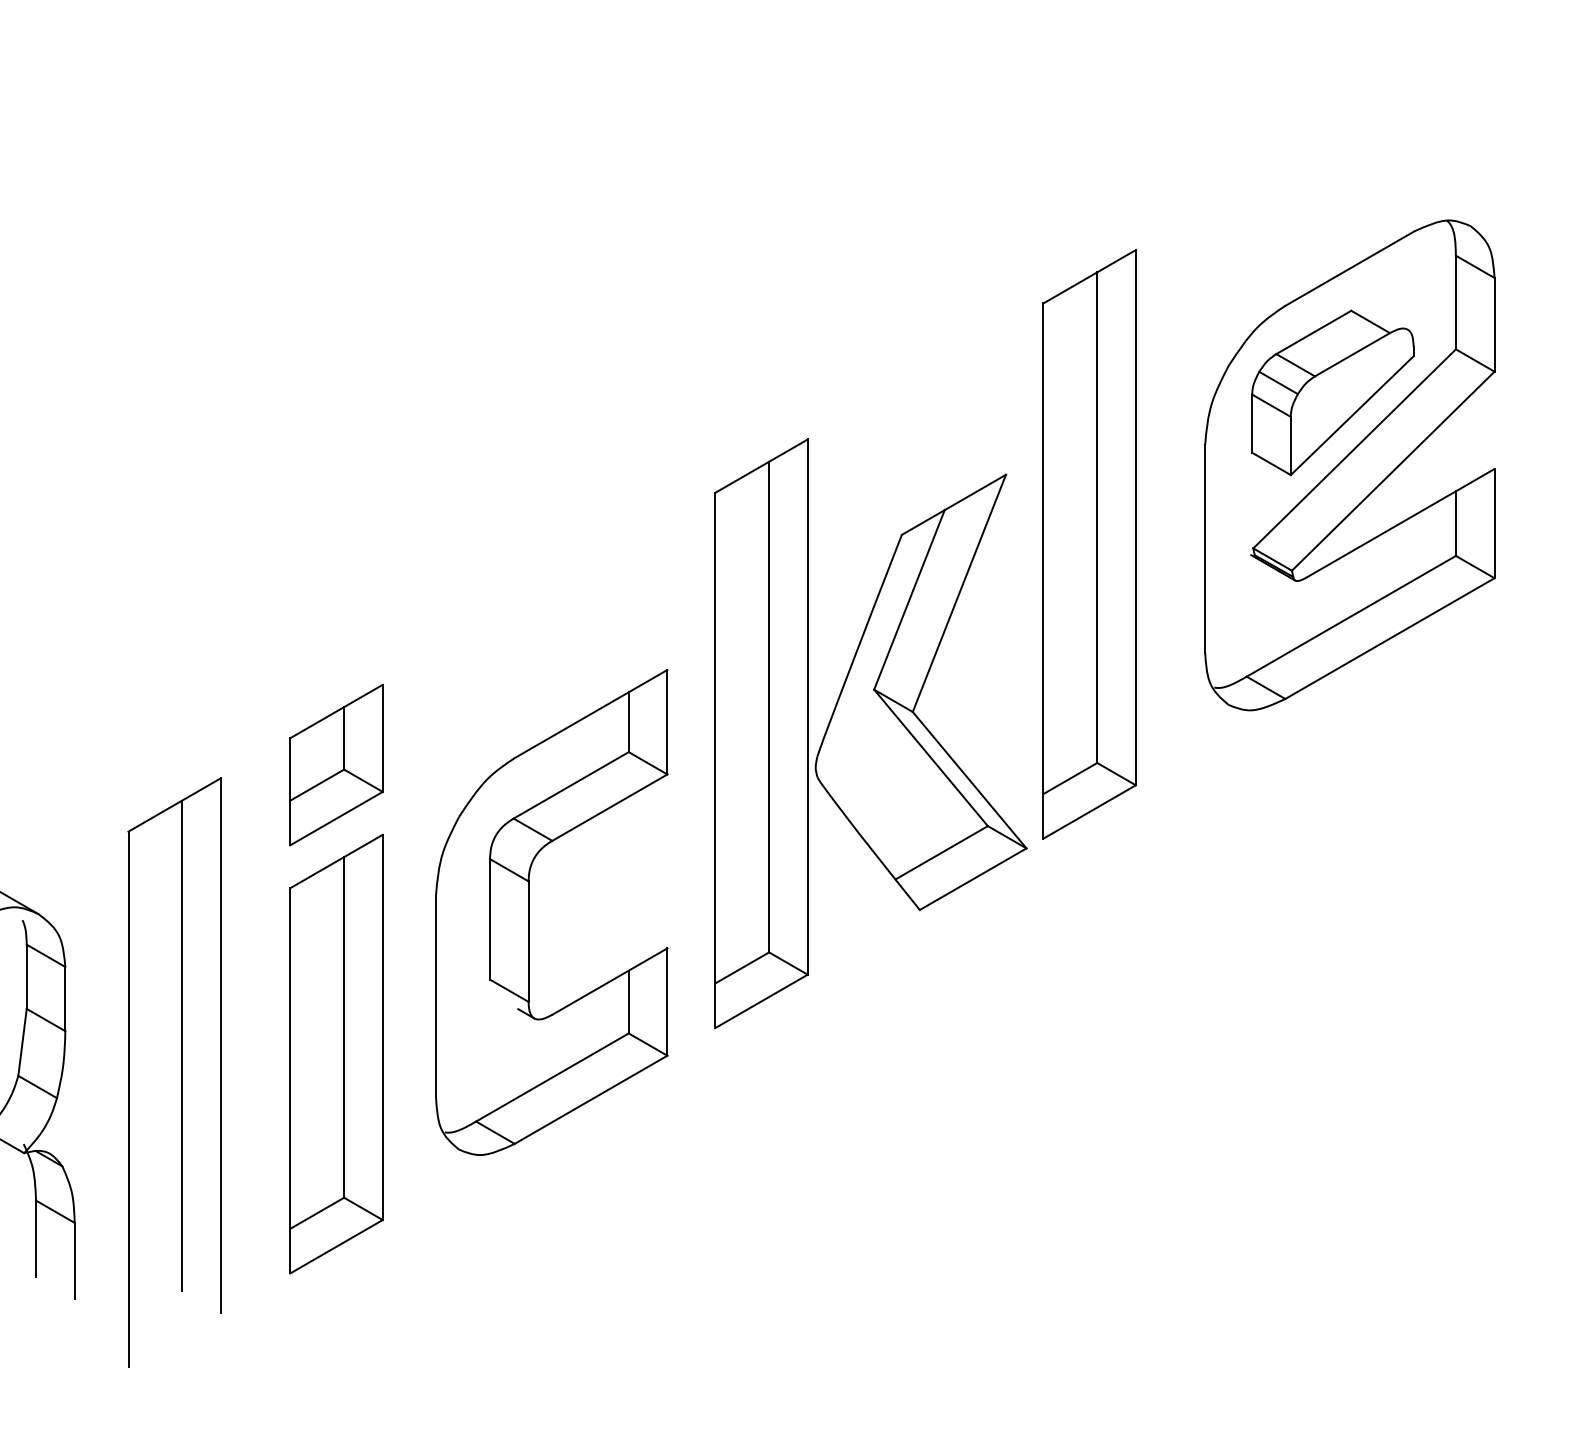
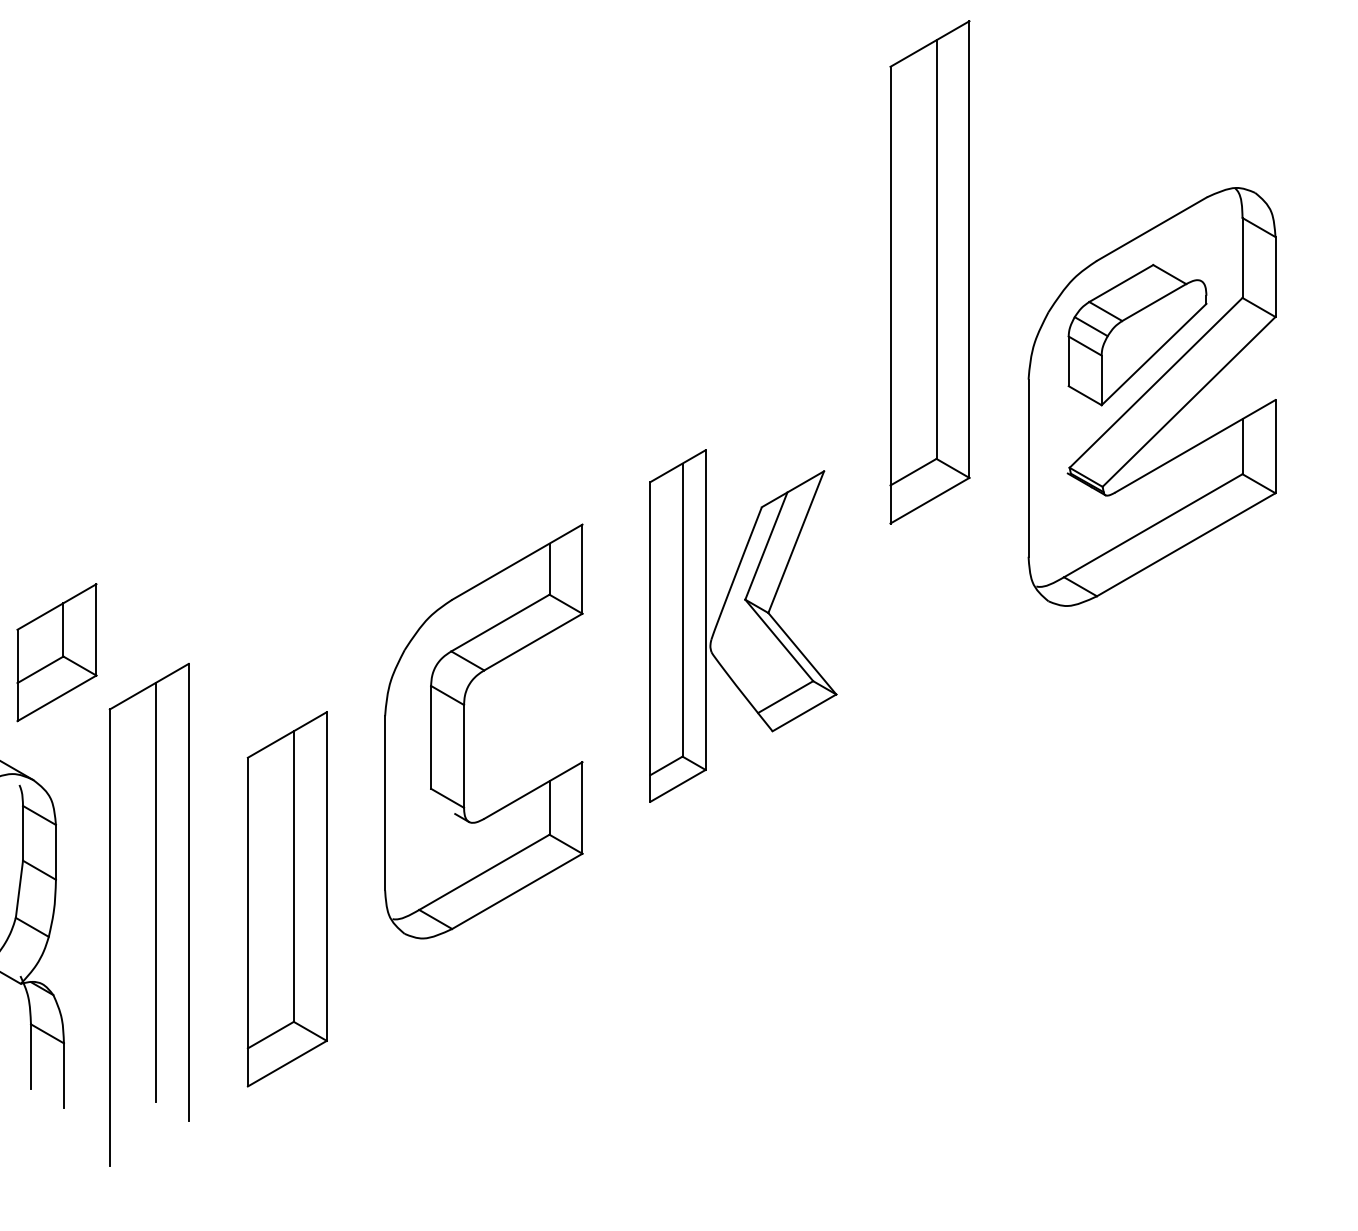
part: (1089, 544) -> (929, 272), moved
part: (870, 733) -> (742, 625), size x0.7
part: (336, 764) -> (56, 652), moved
part: (529, 912) -> (464, 731), moved

